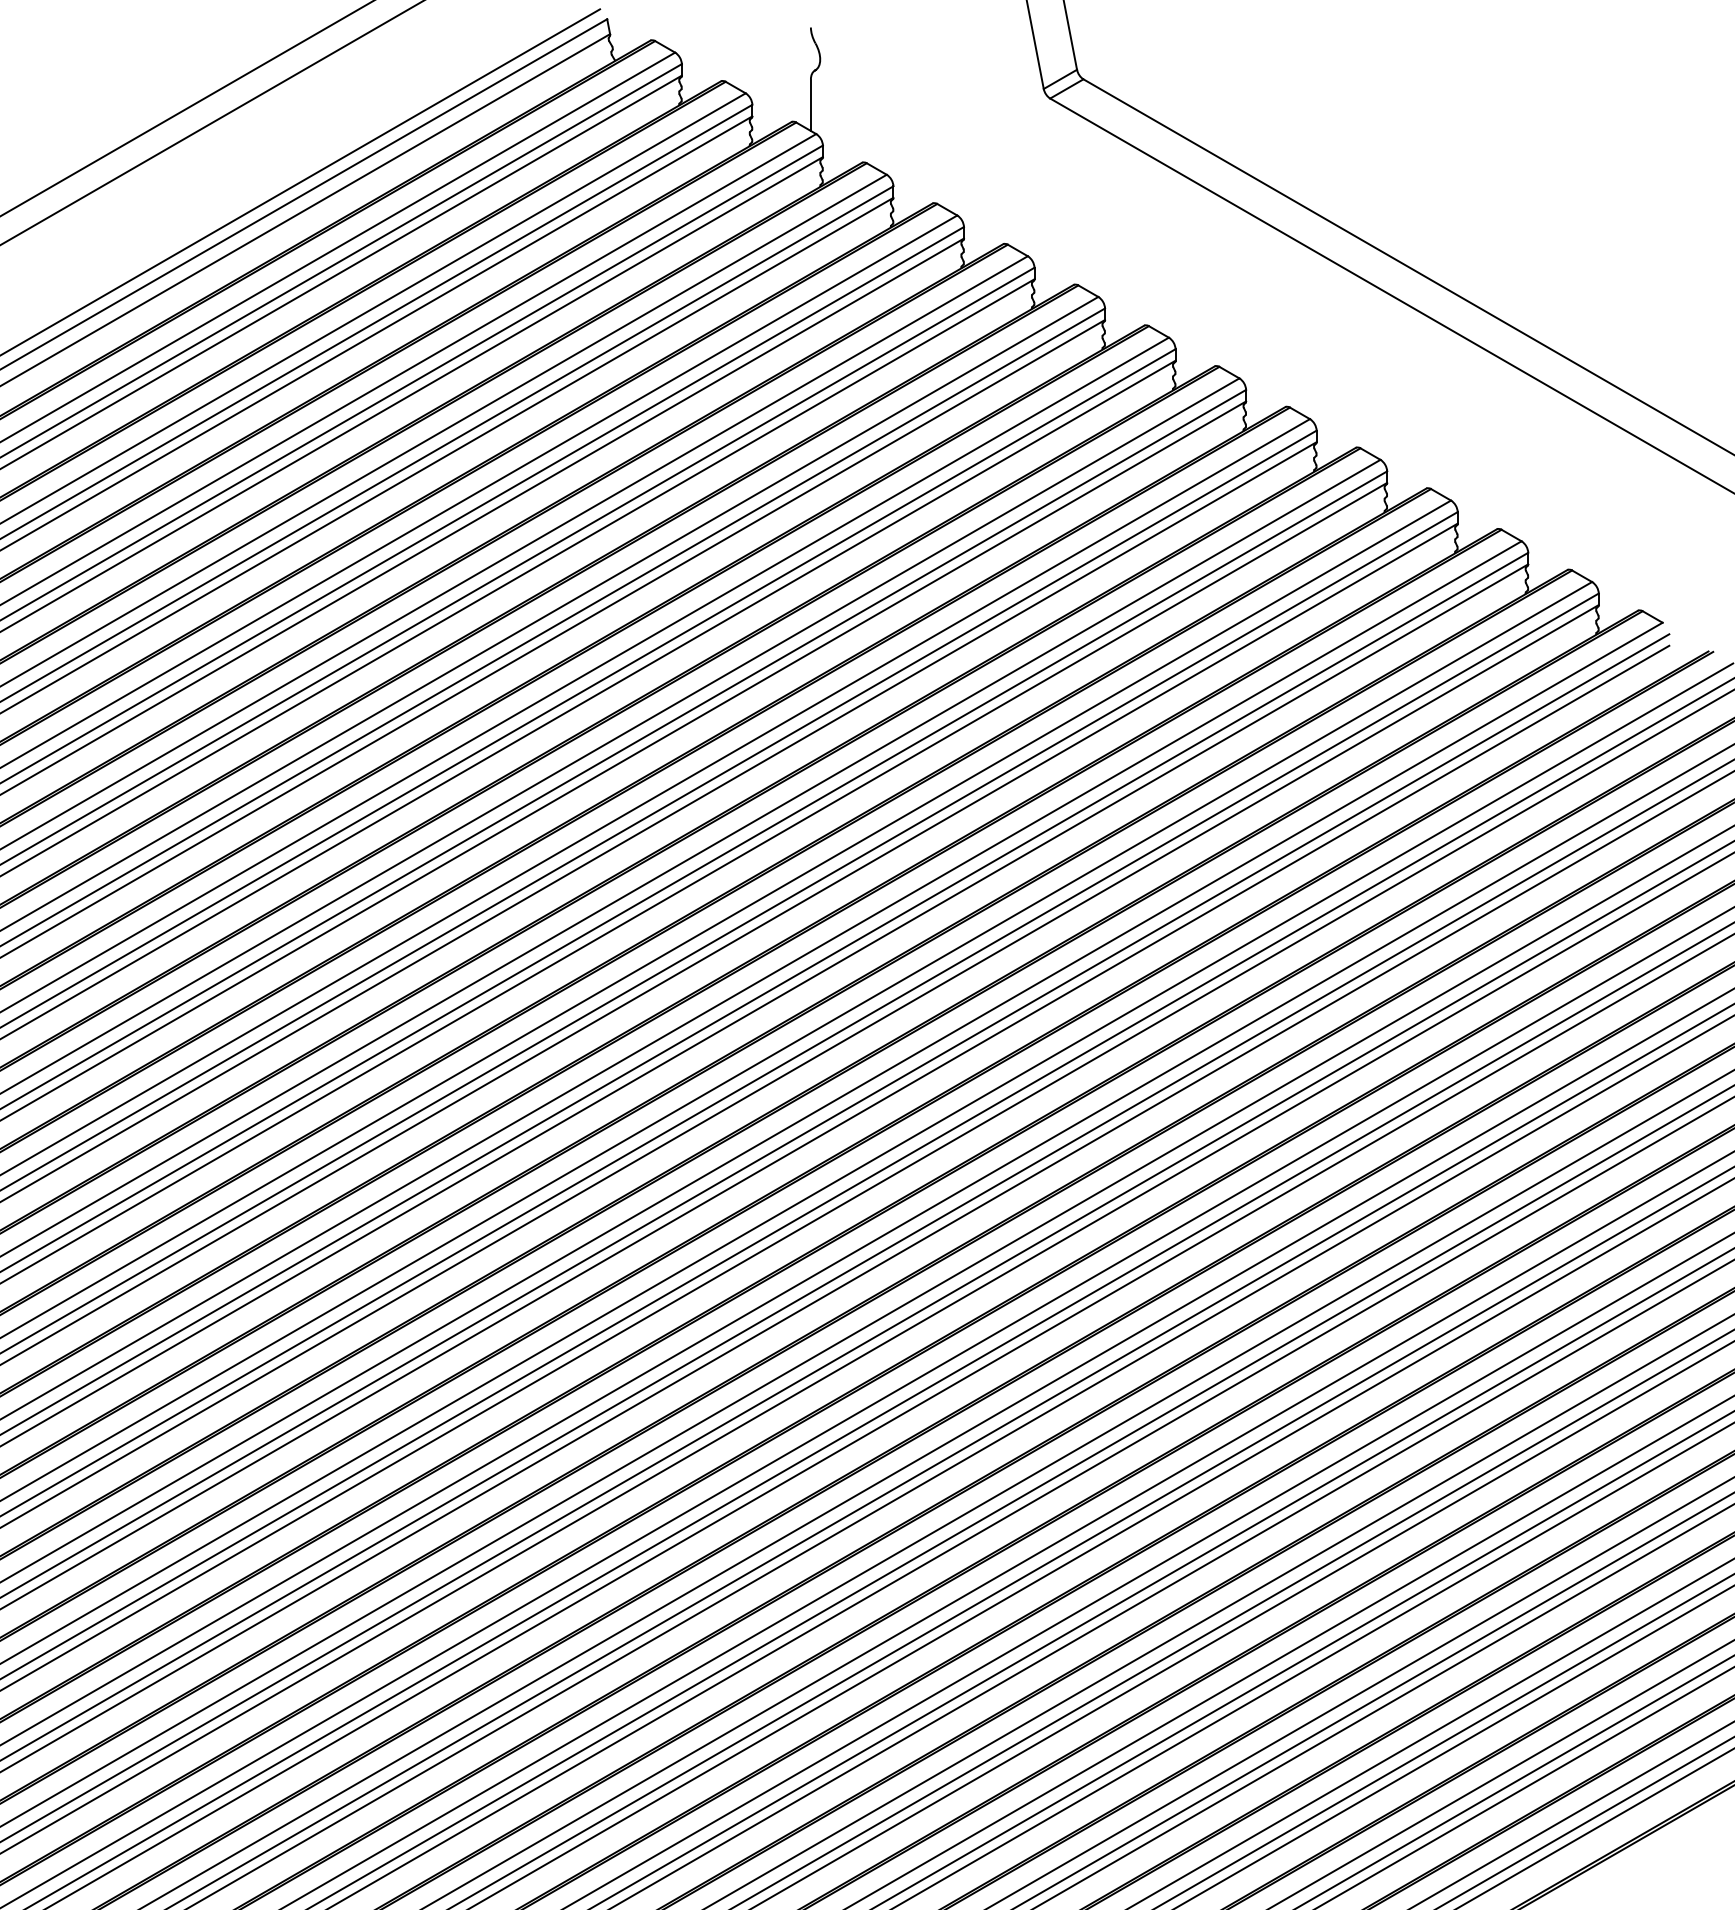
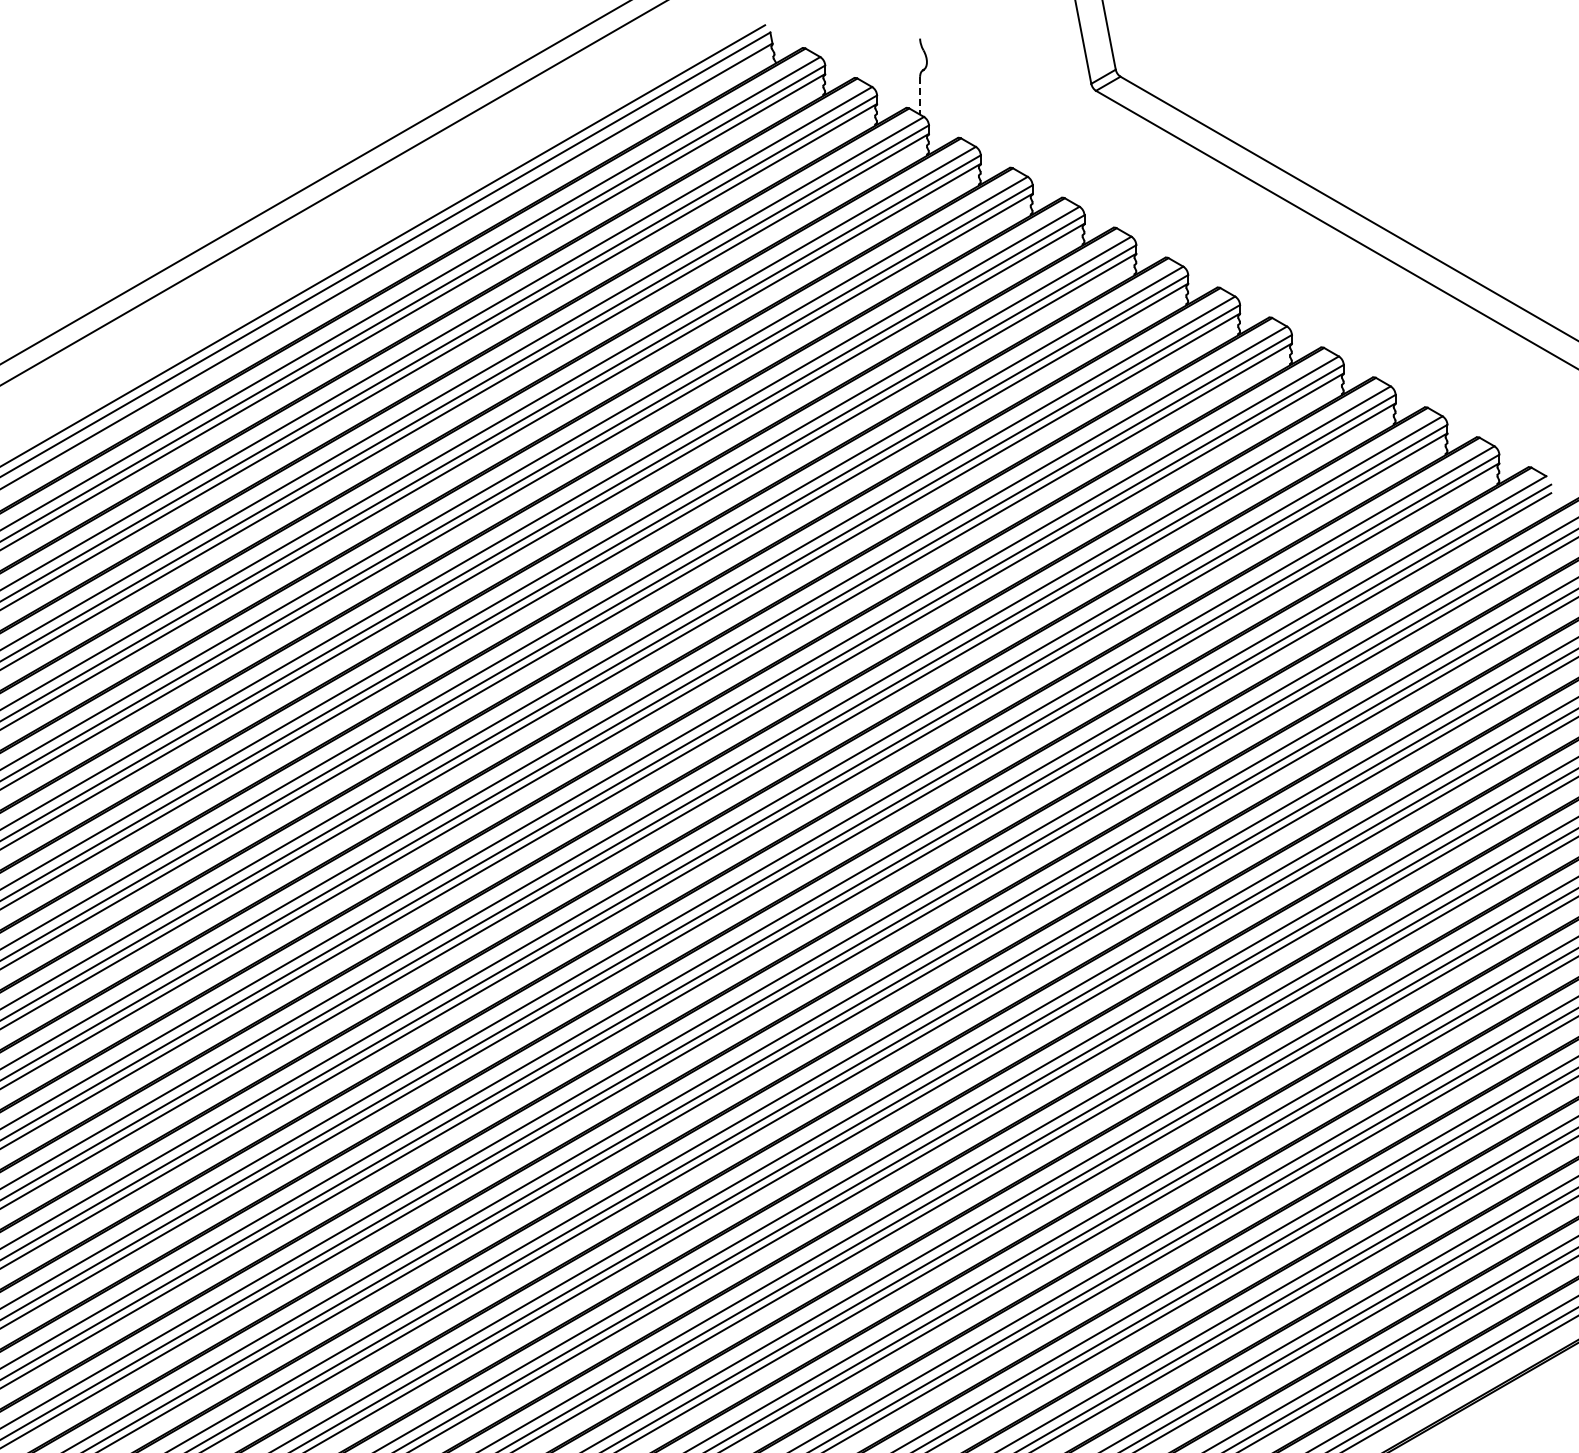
line: (811, 104) -> (920, 95), solid -> dashed

